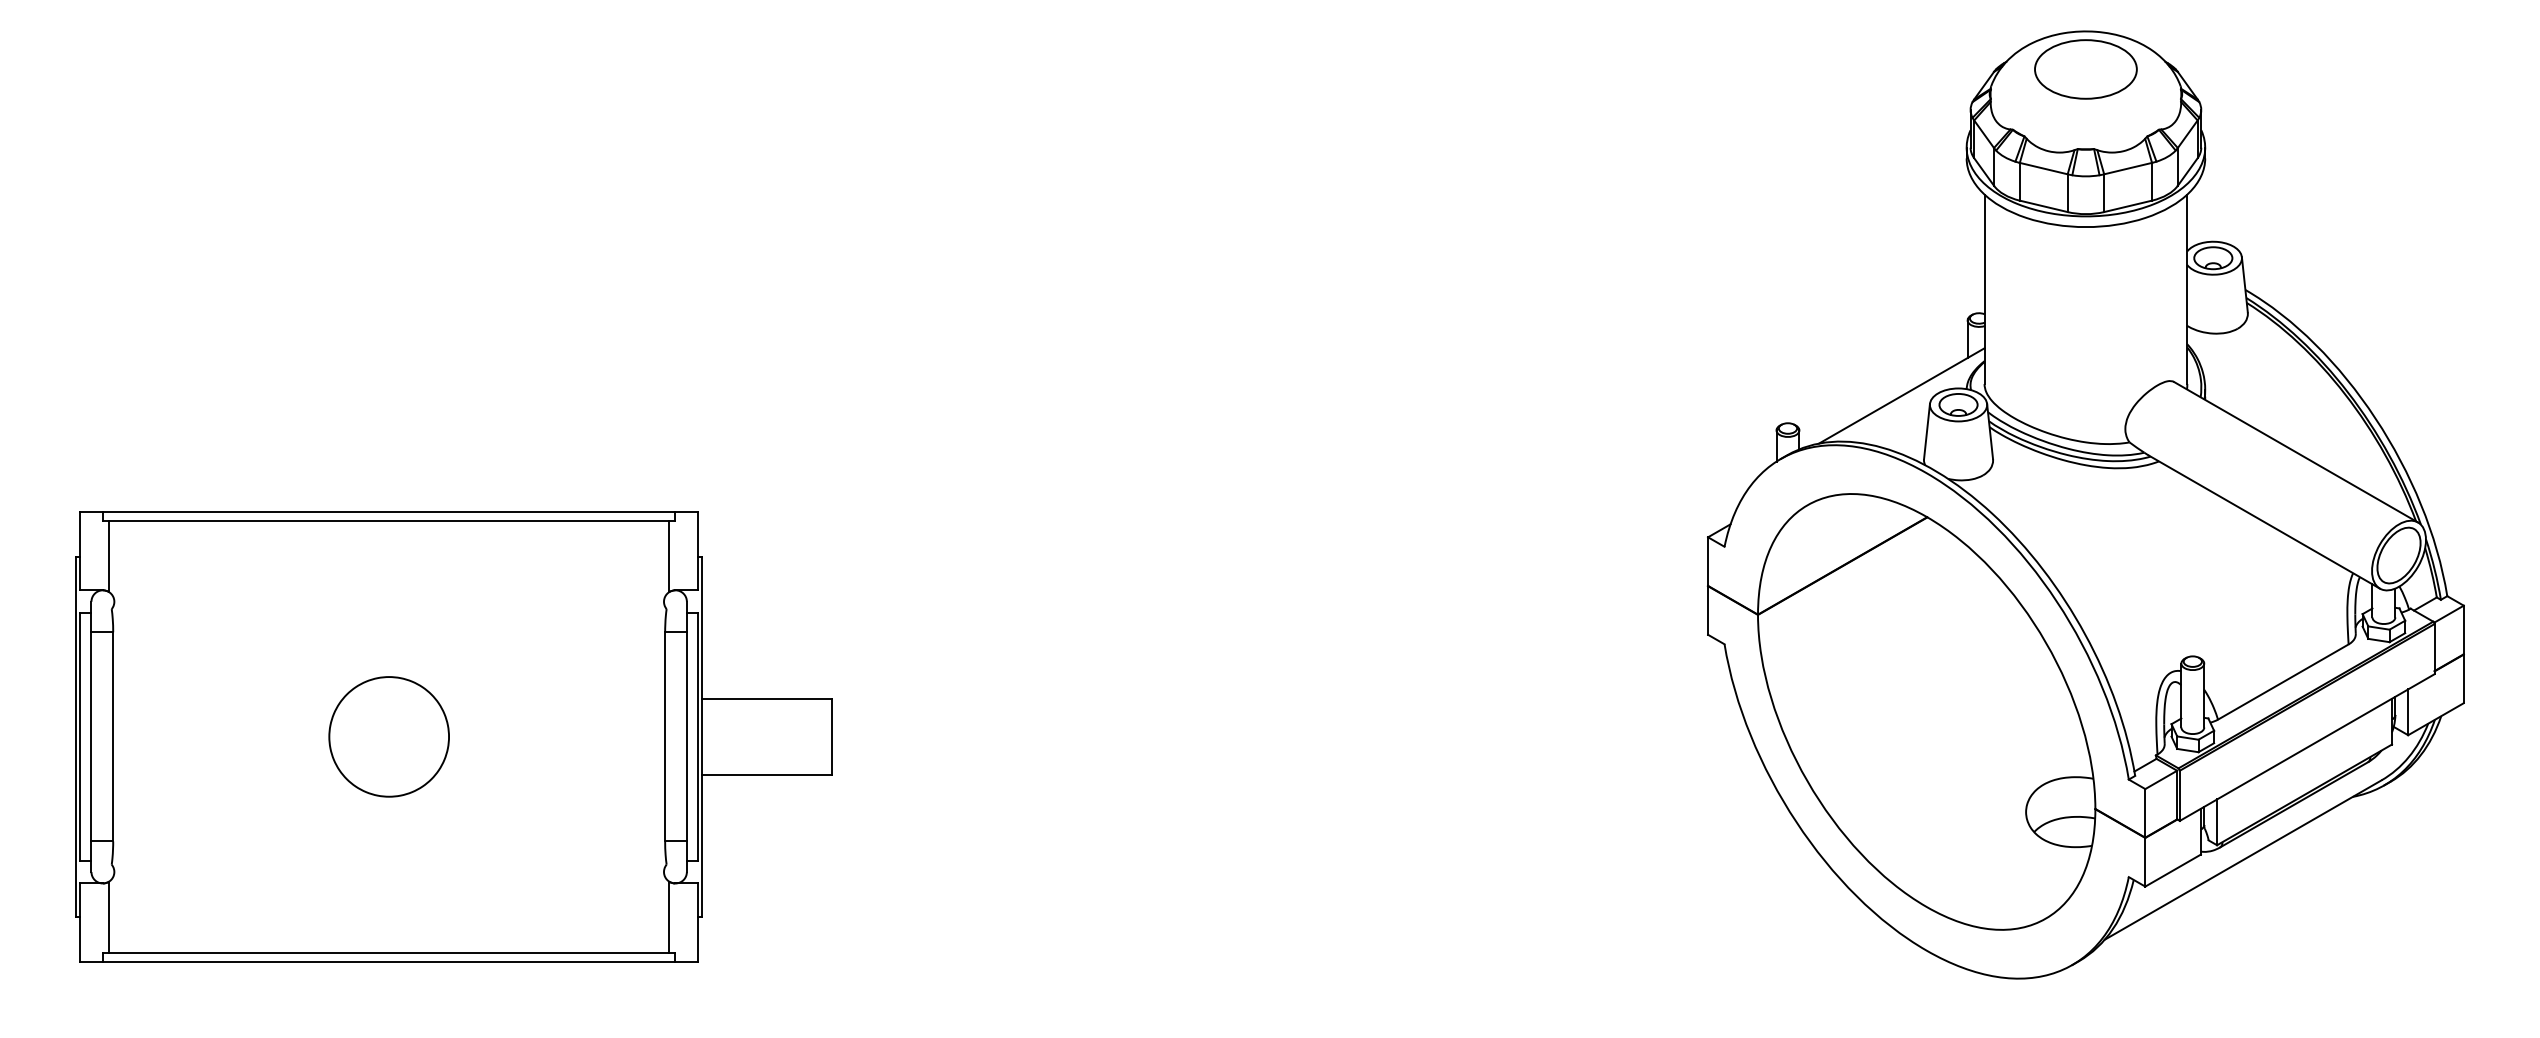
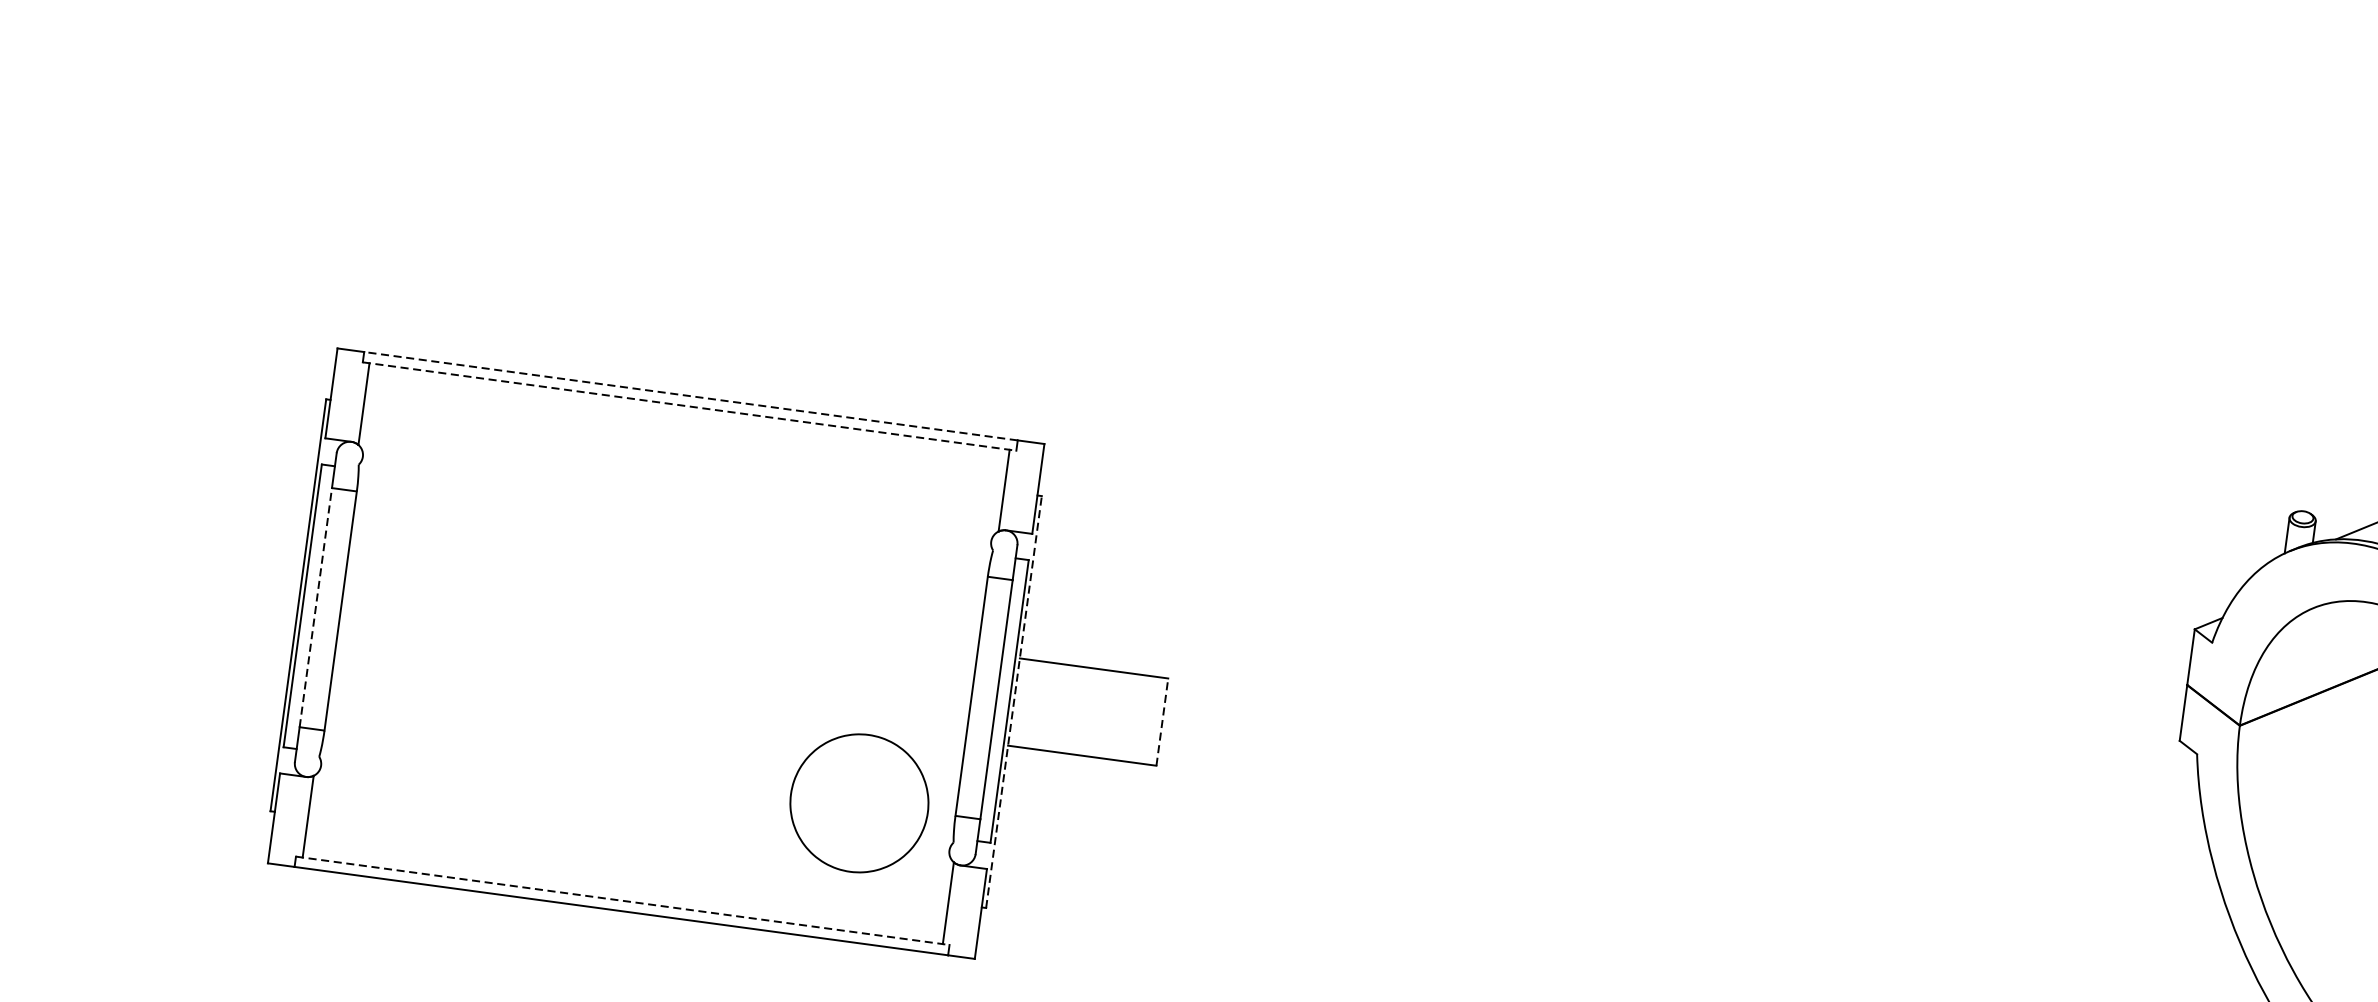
line: (389, 511) -> (691, 396), solid -> dashed
line: (389, 520) -> (689, 406), solid -> dashed
line: (91, 736) -> (315, 607), solid -> dashed
part: (388, 736) -> (858, 802), moved
line: (702, 736) -> (1014, 701), solid -> dashed
line: (831, 736) -> (1161, 721), solid -> dashed
line: (389, 953) -> (623, 901), solid -> dashed

